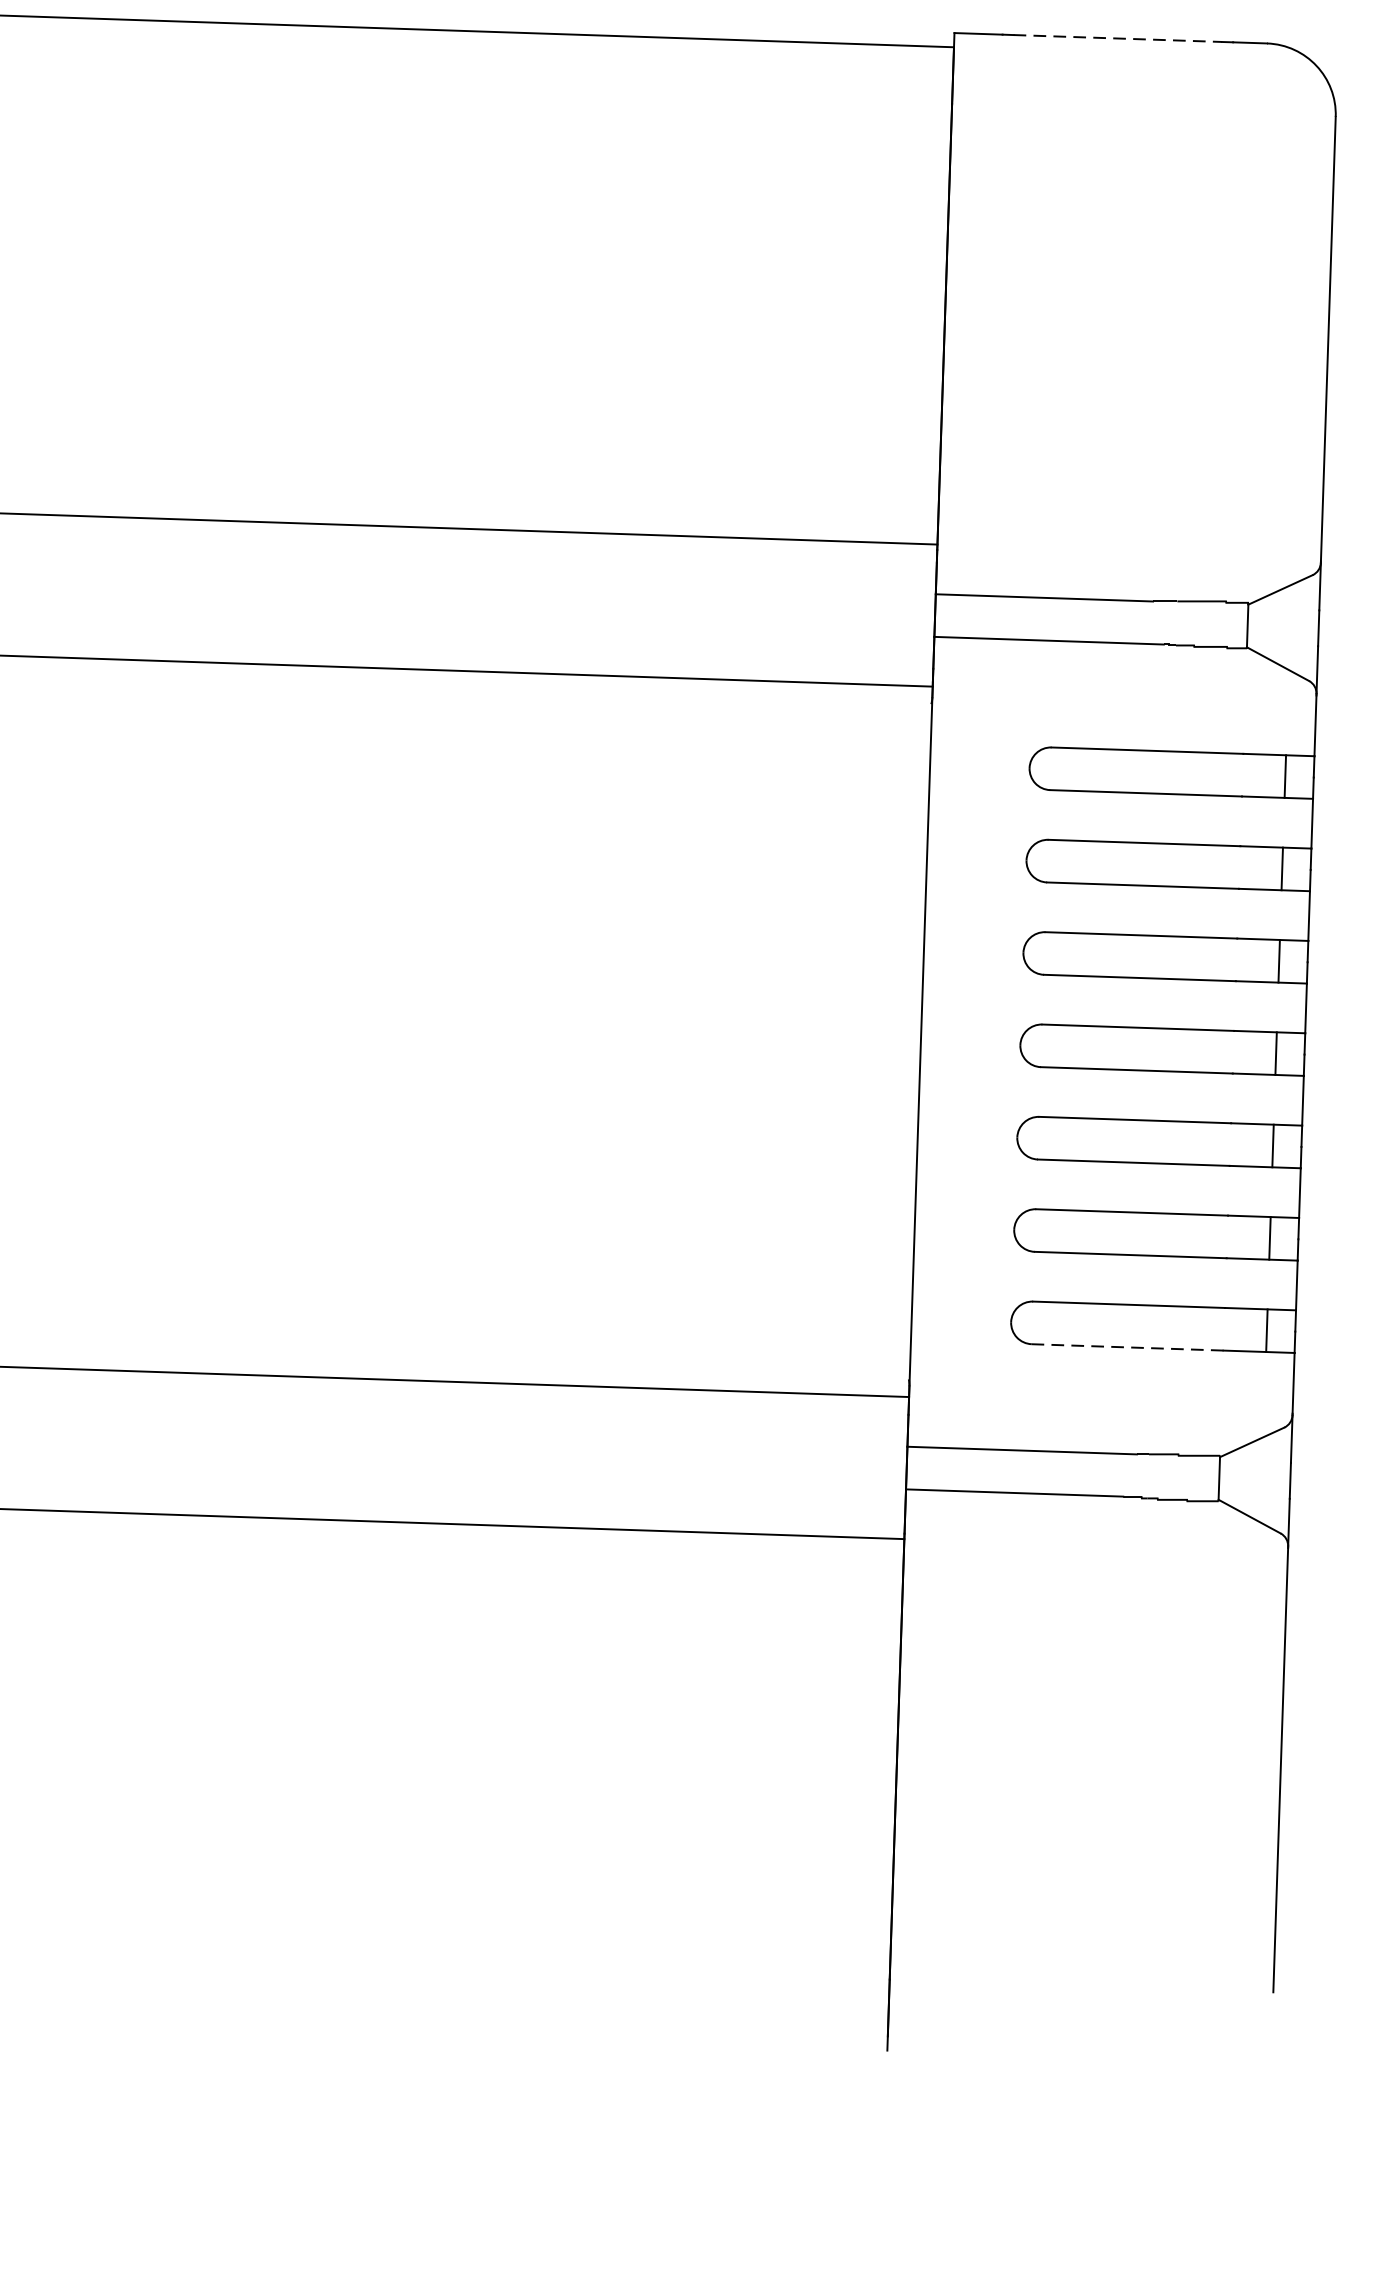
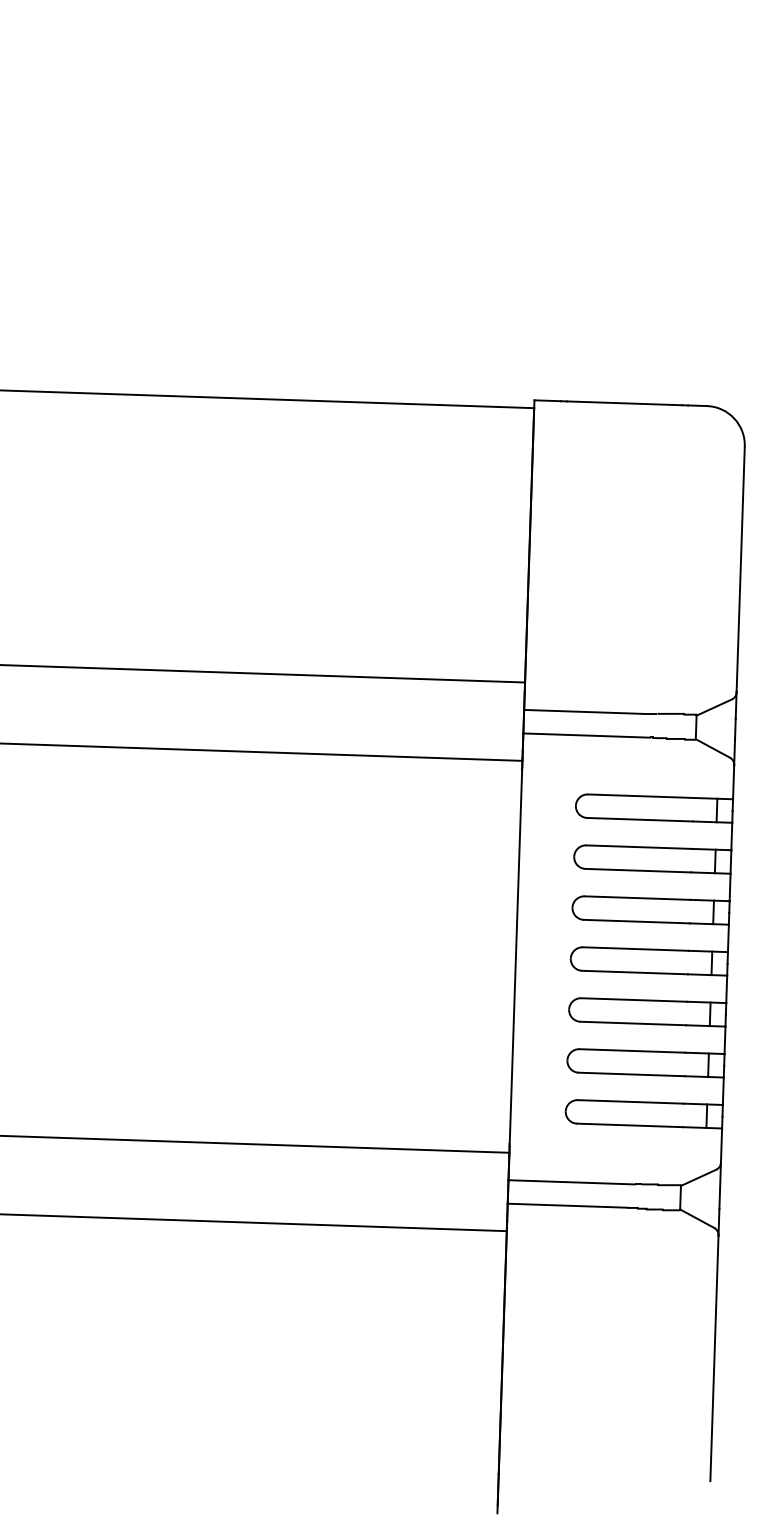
line: (1117, 38) -> (624, 403), dashed -> solid
line: (1128, 1347) -> (630, 1125), dashed -> solid

